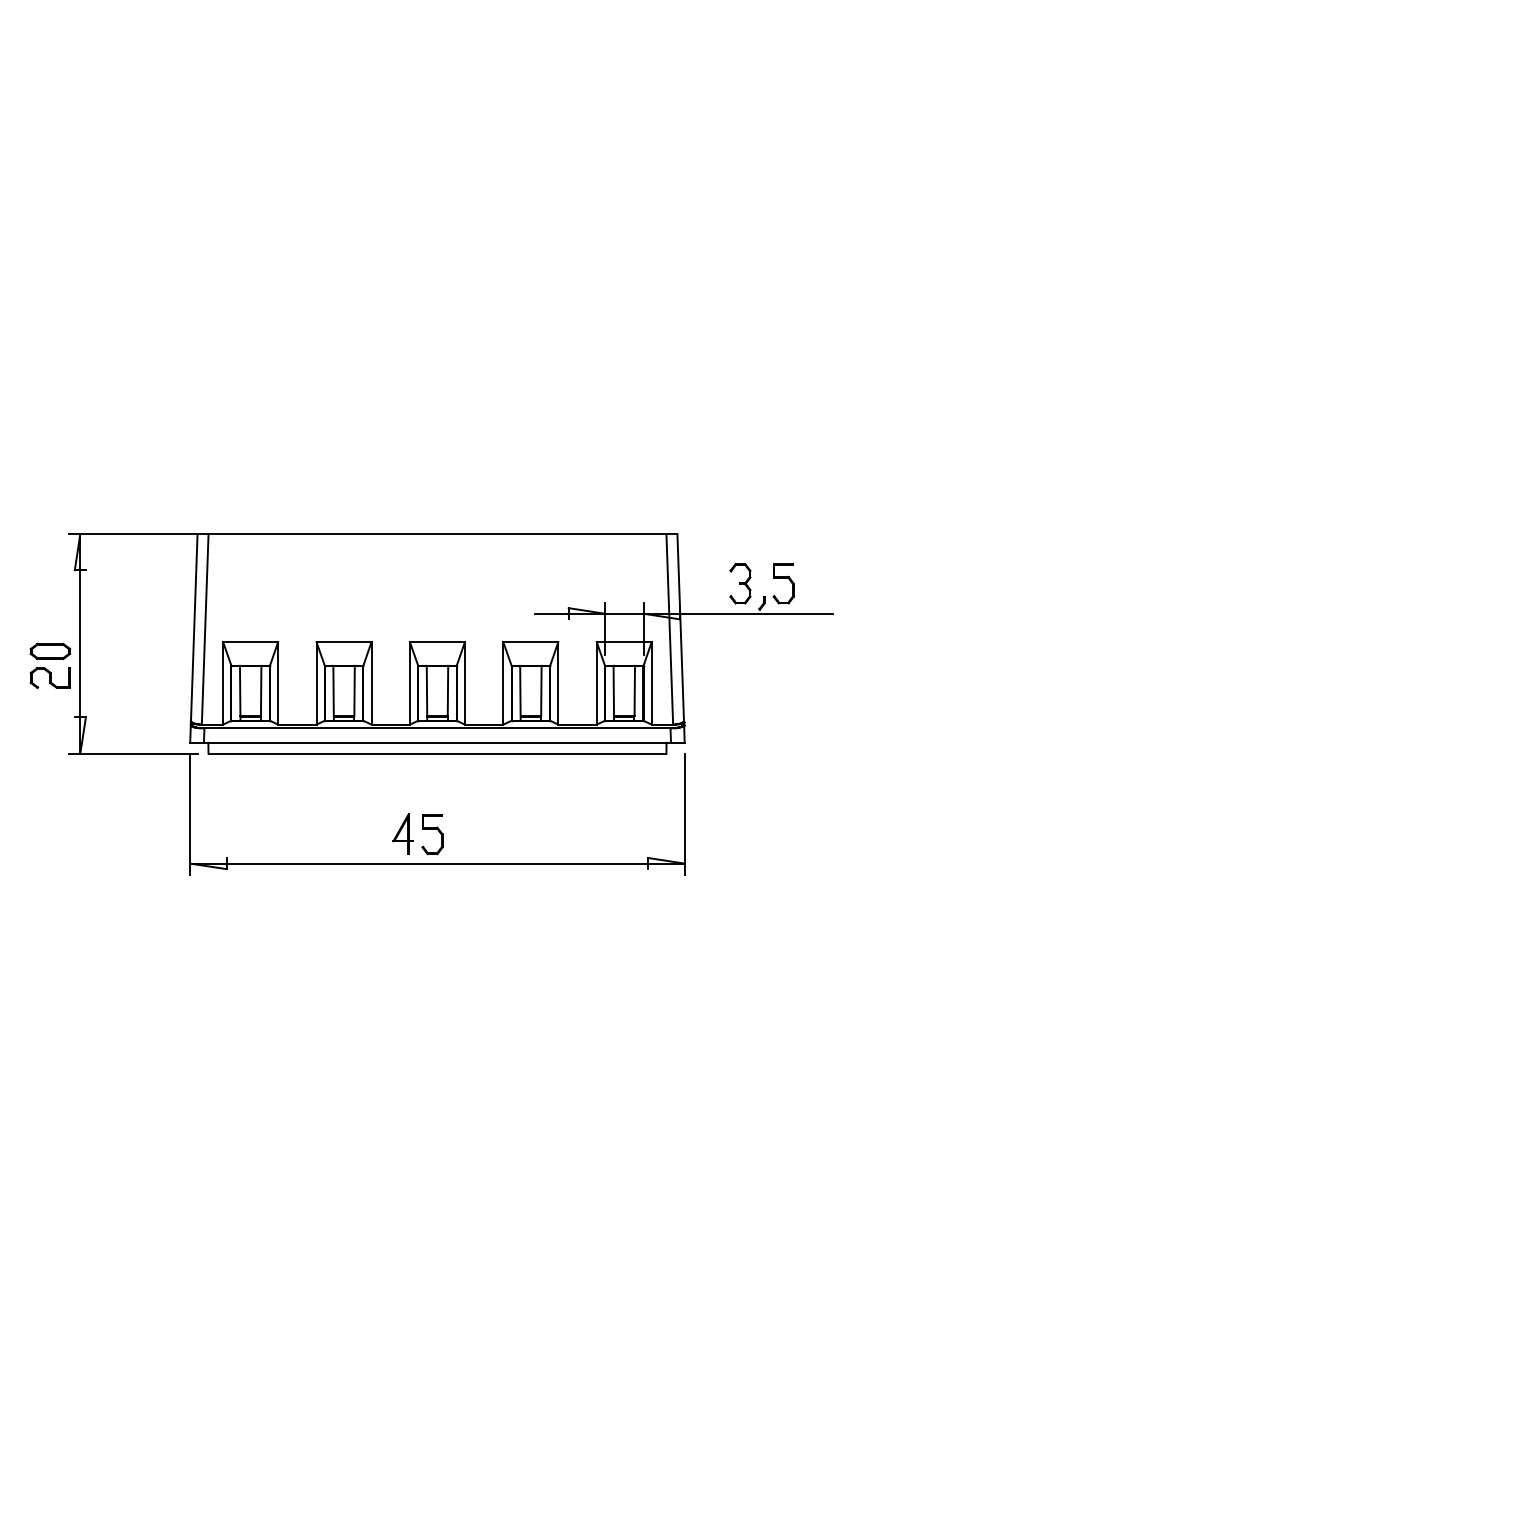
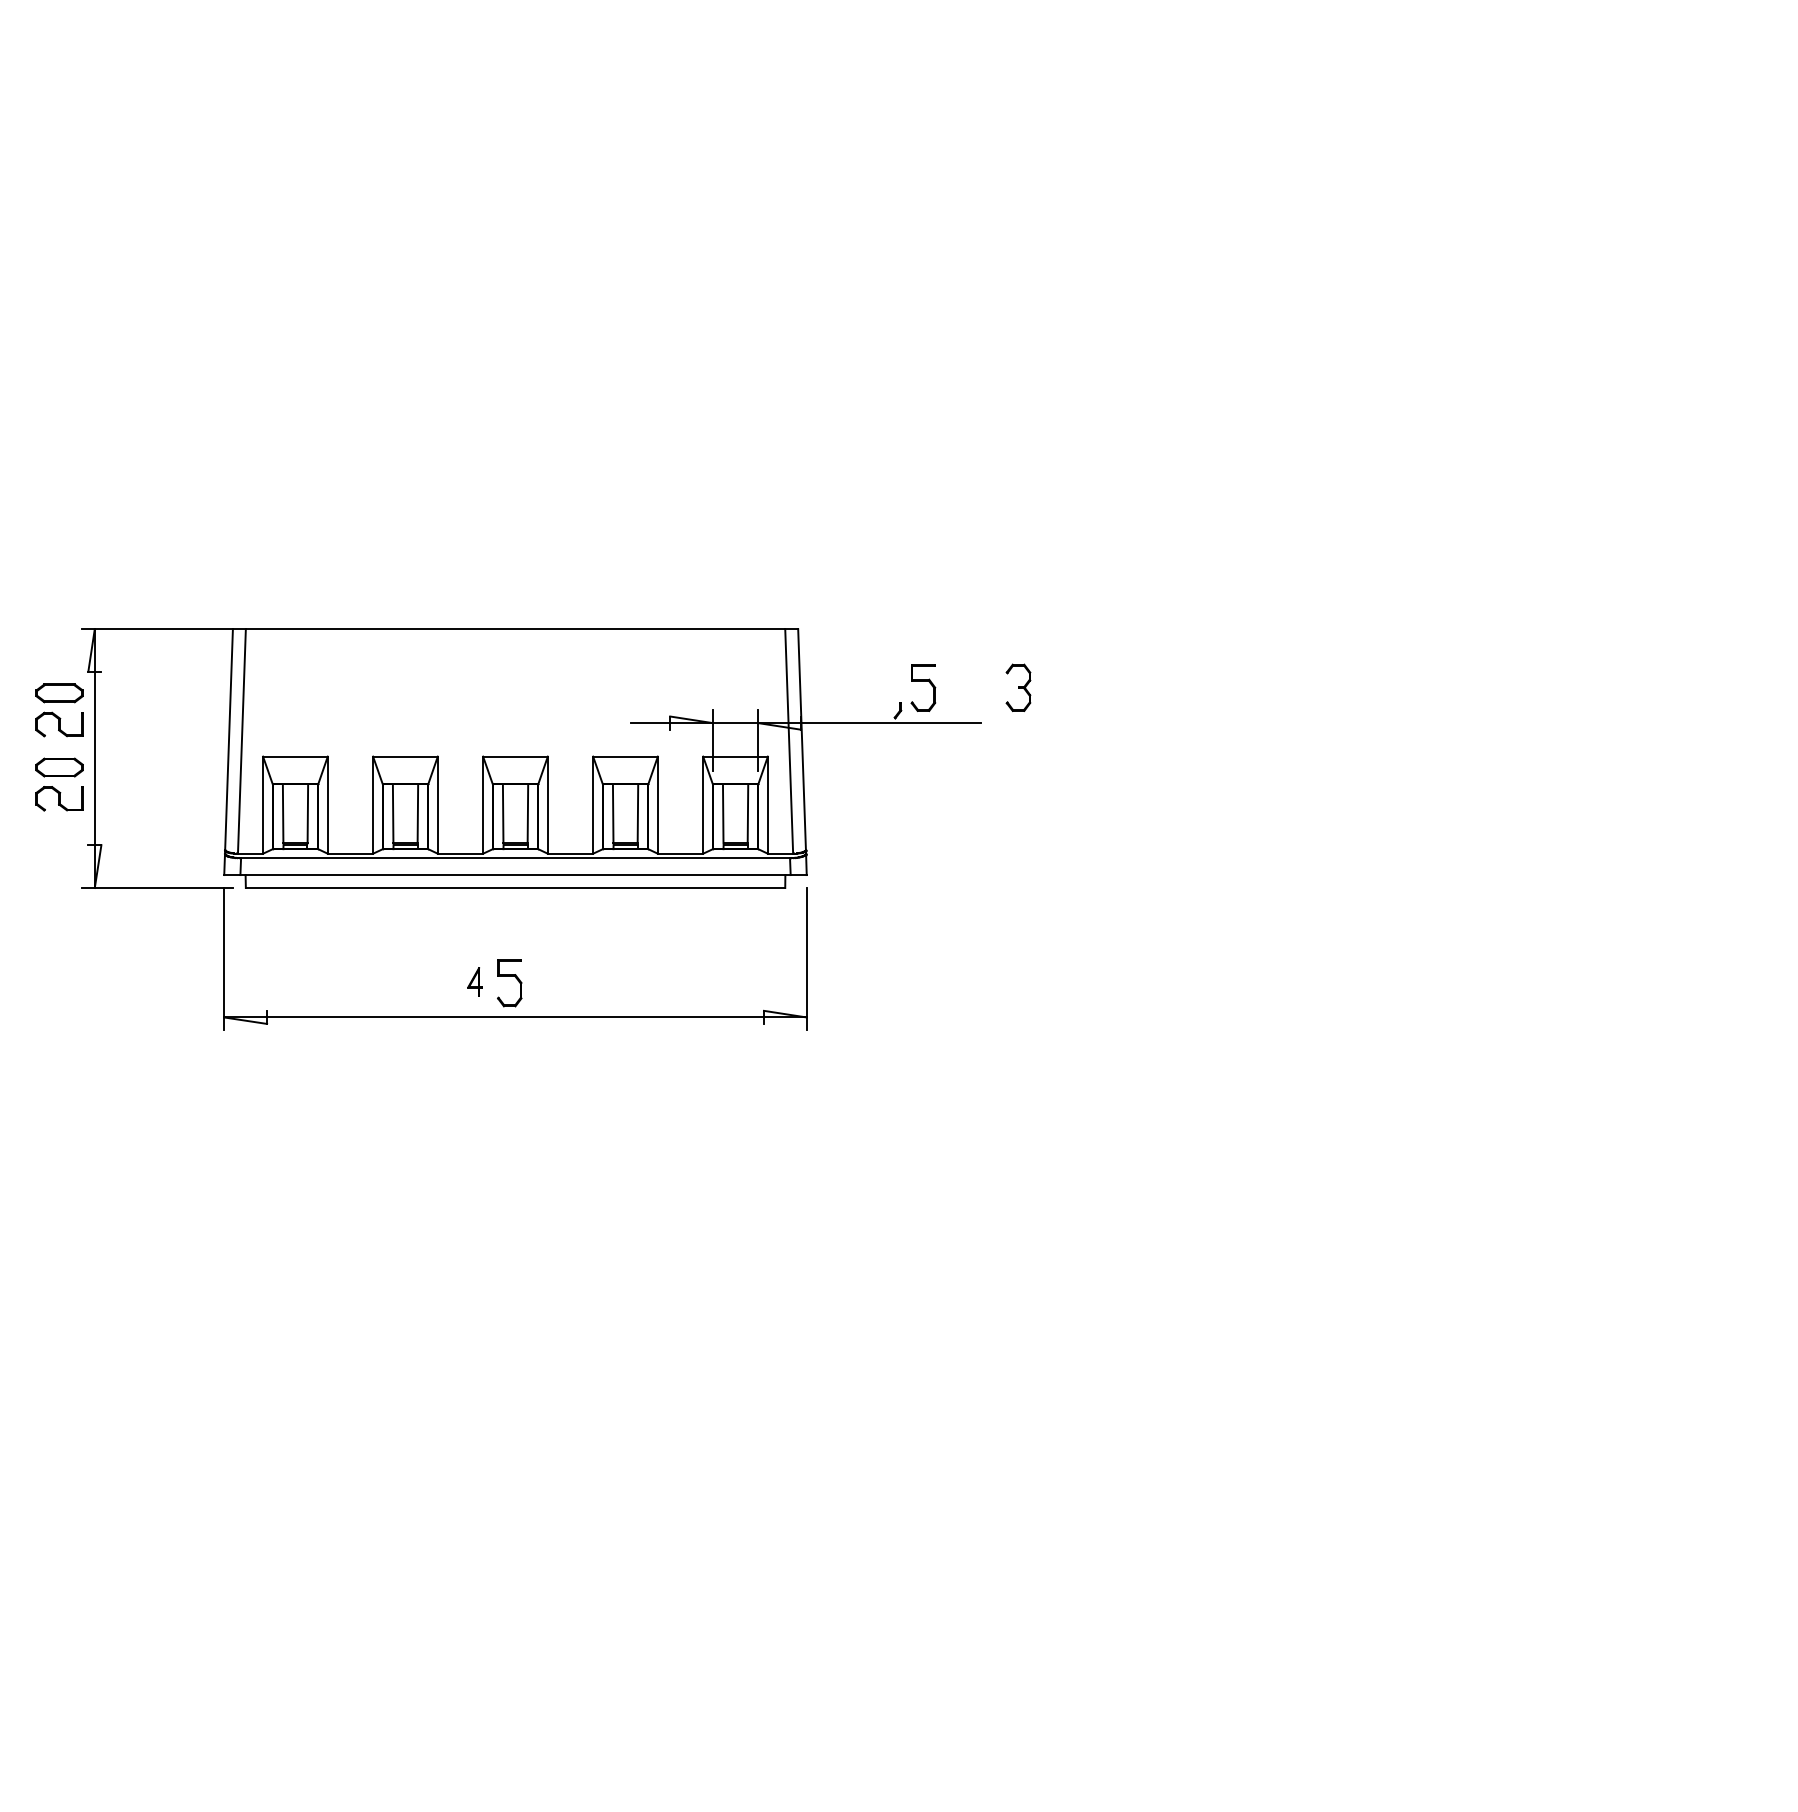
part: (740, 583) -> (1018, 687), moved
part: (50, 602) -> (59, 709), added
part: (402, 833) -> (474, 981), size x0.6

